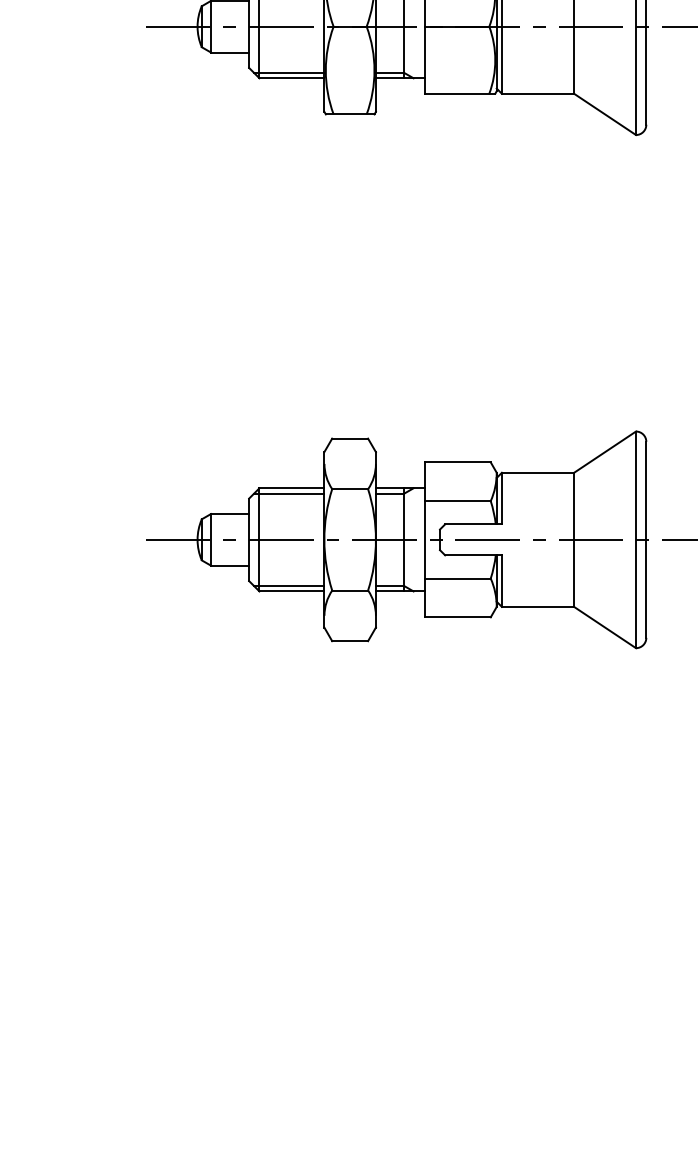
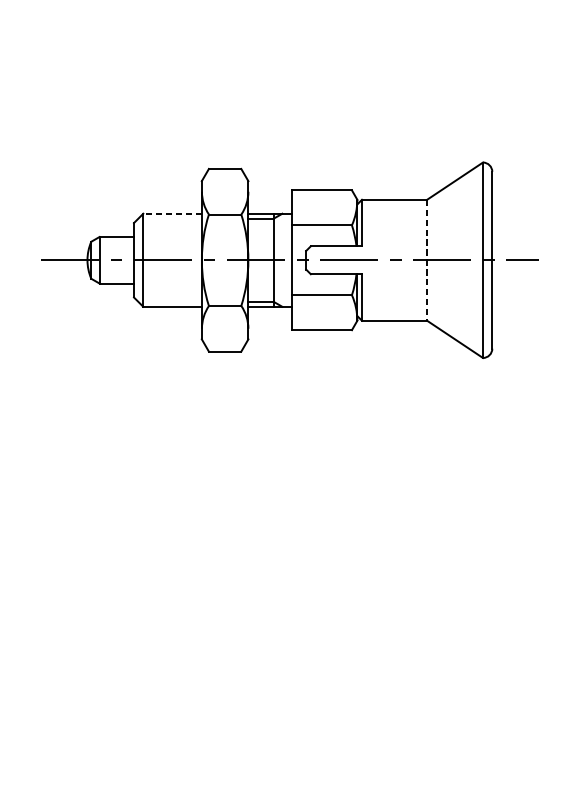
line: (291, 488) -> (172, 213), solid -> dashed
line: (288, 493) -> (169, 218), removed
line: (574, 540) -> (427, 260), solid -> dashed
line: (288, 585) -> (169, 301), removed

